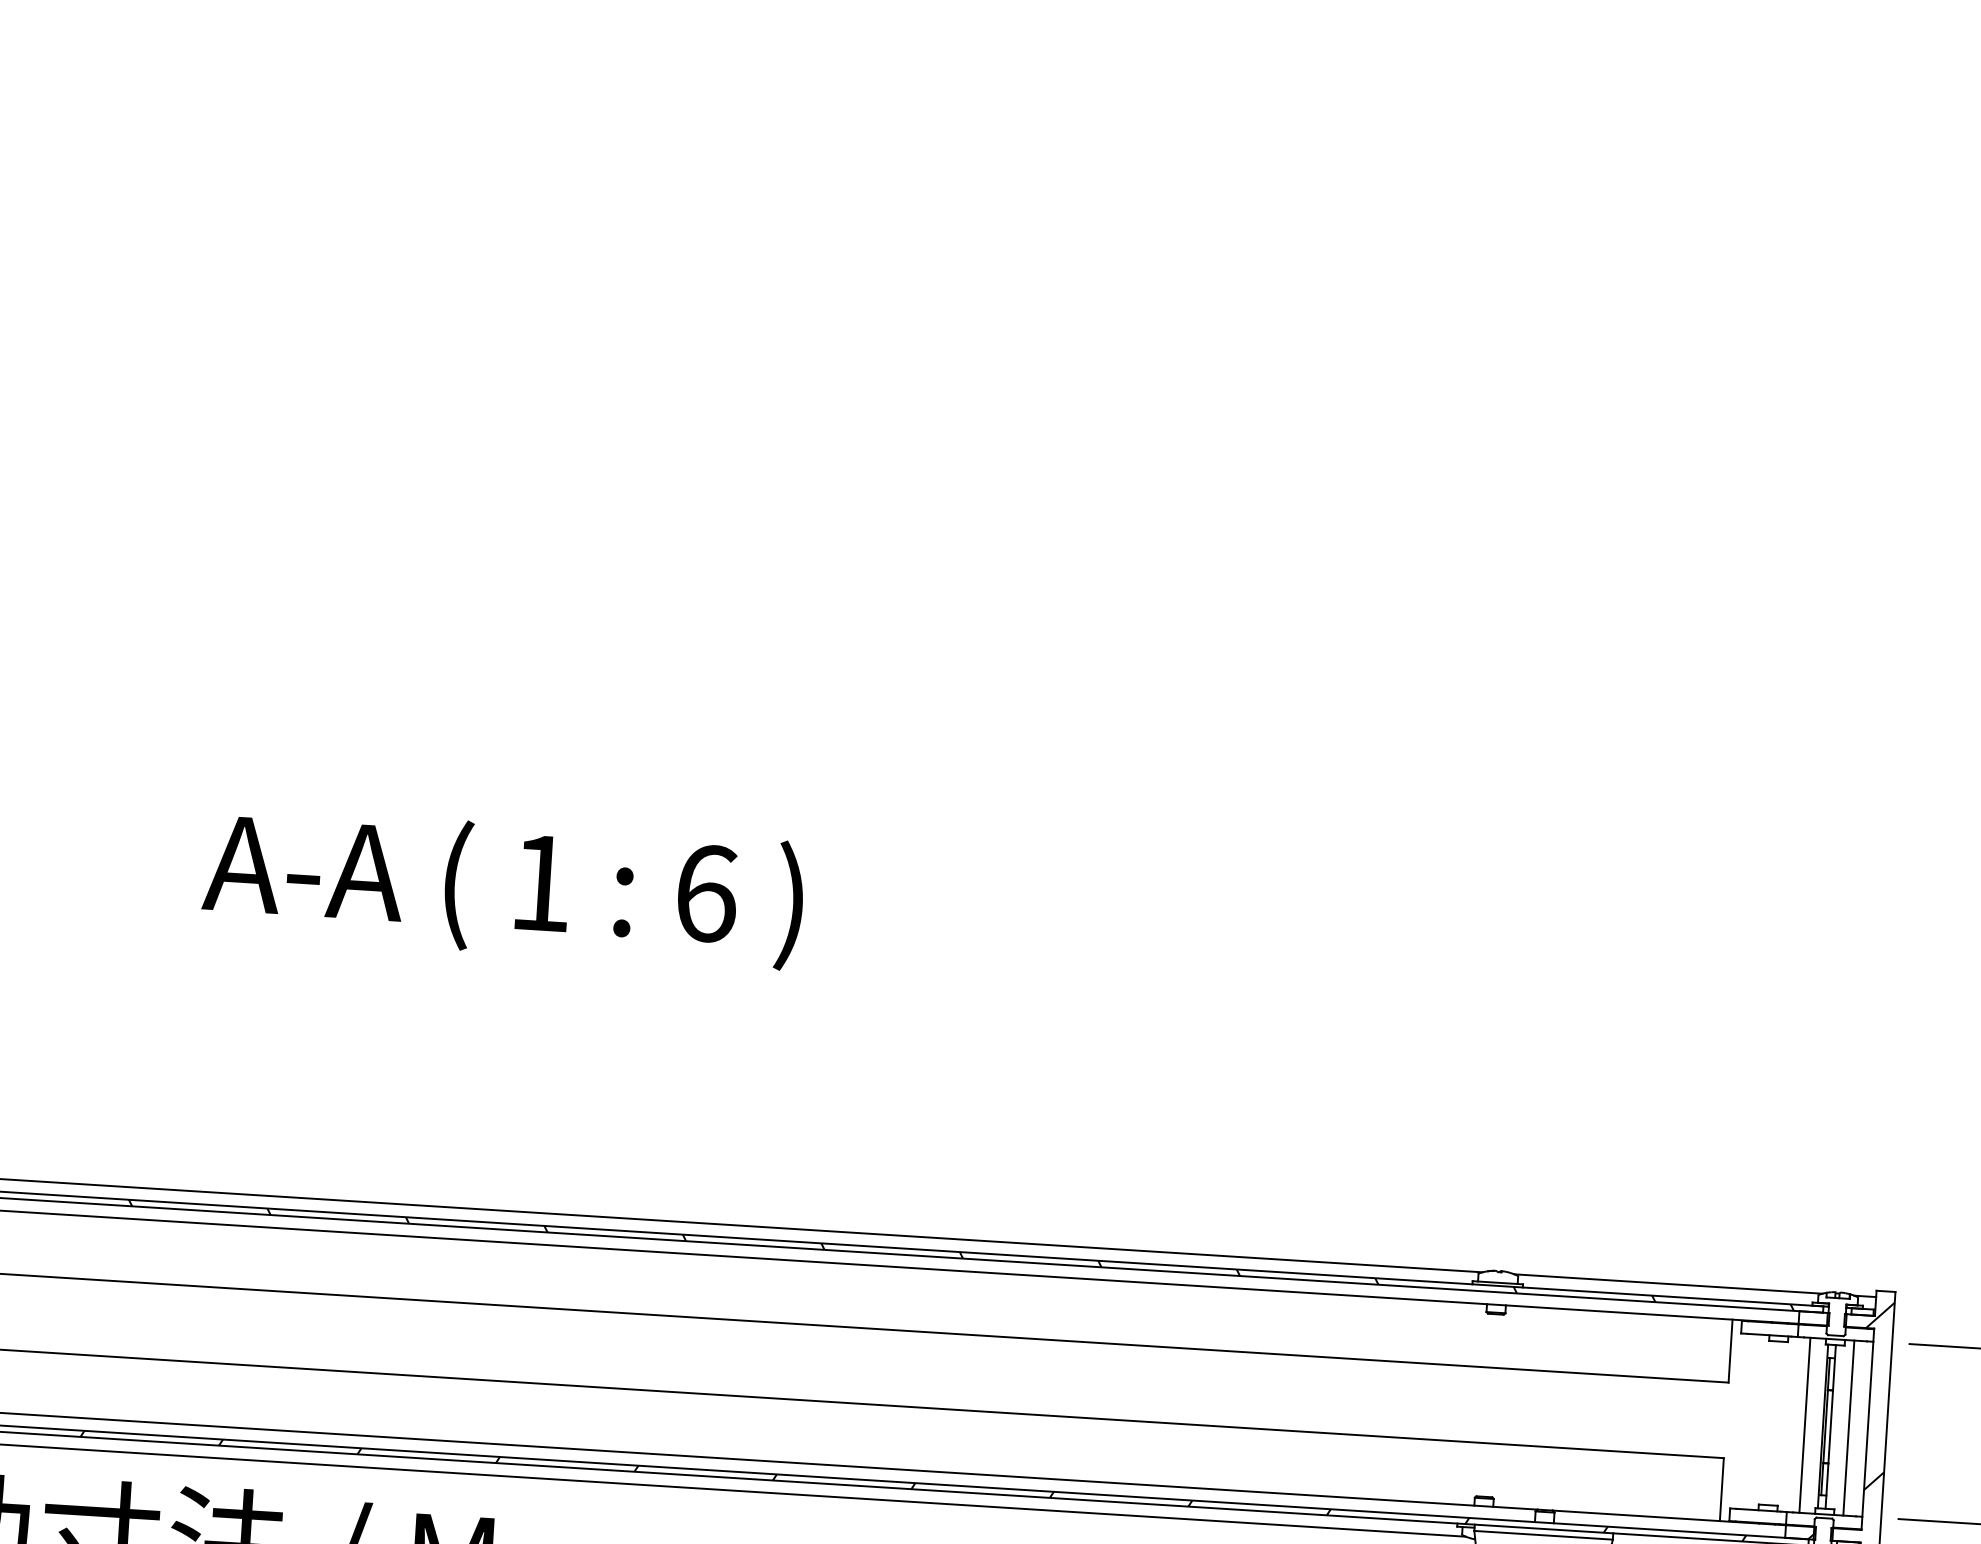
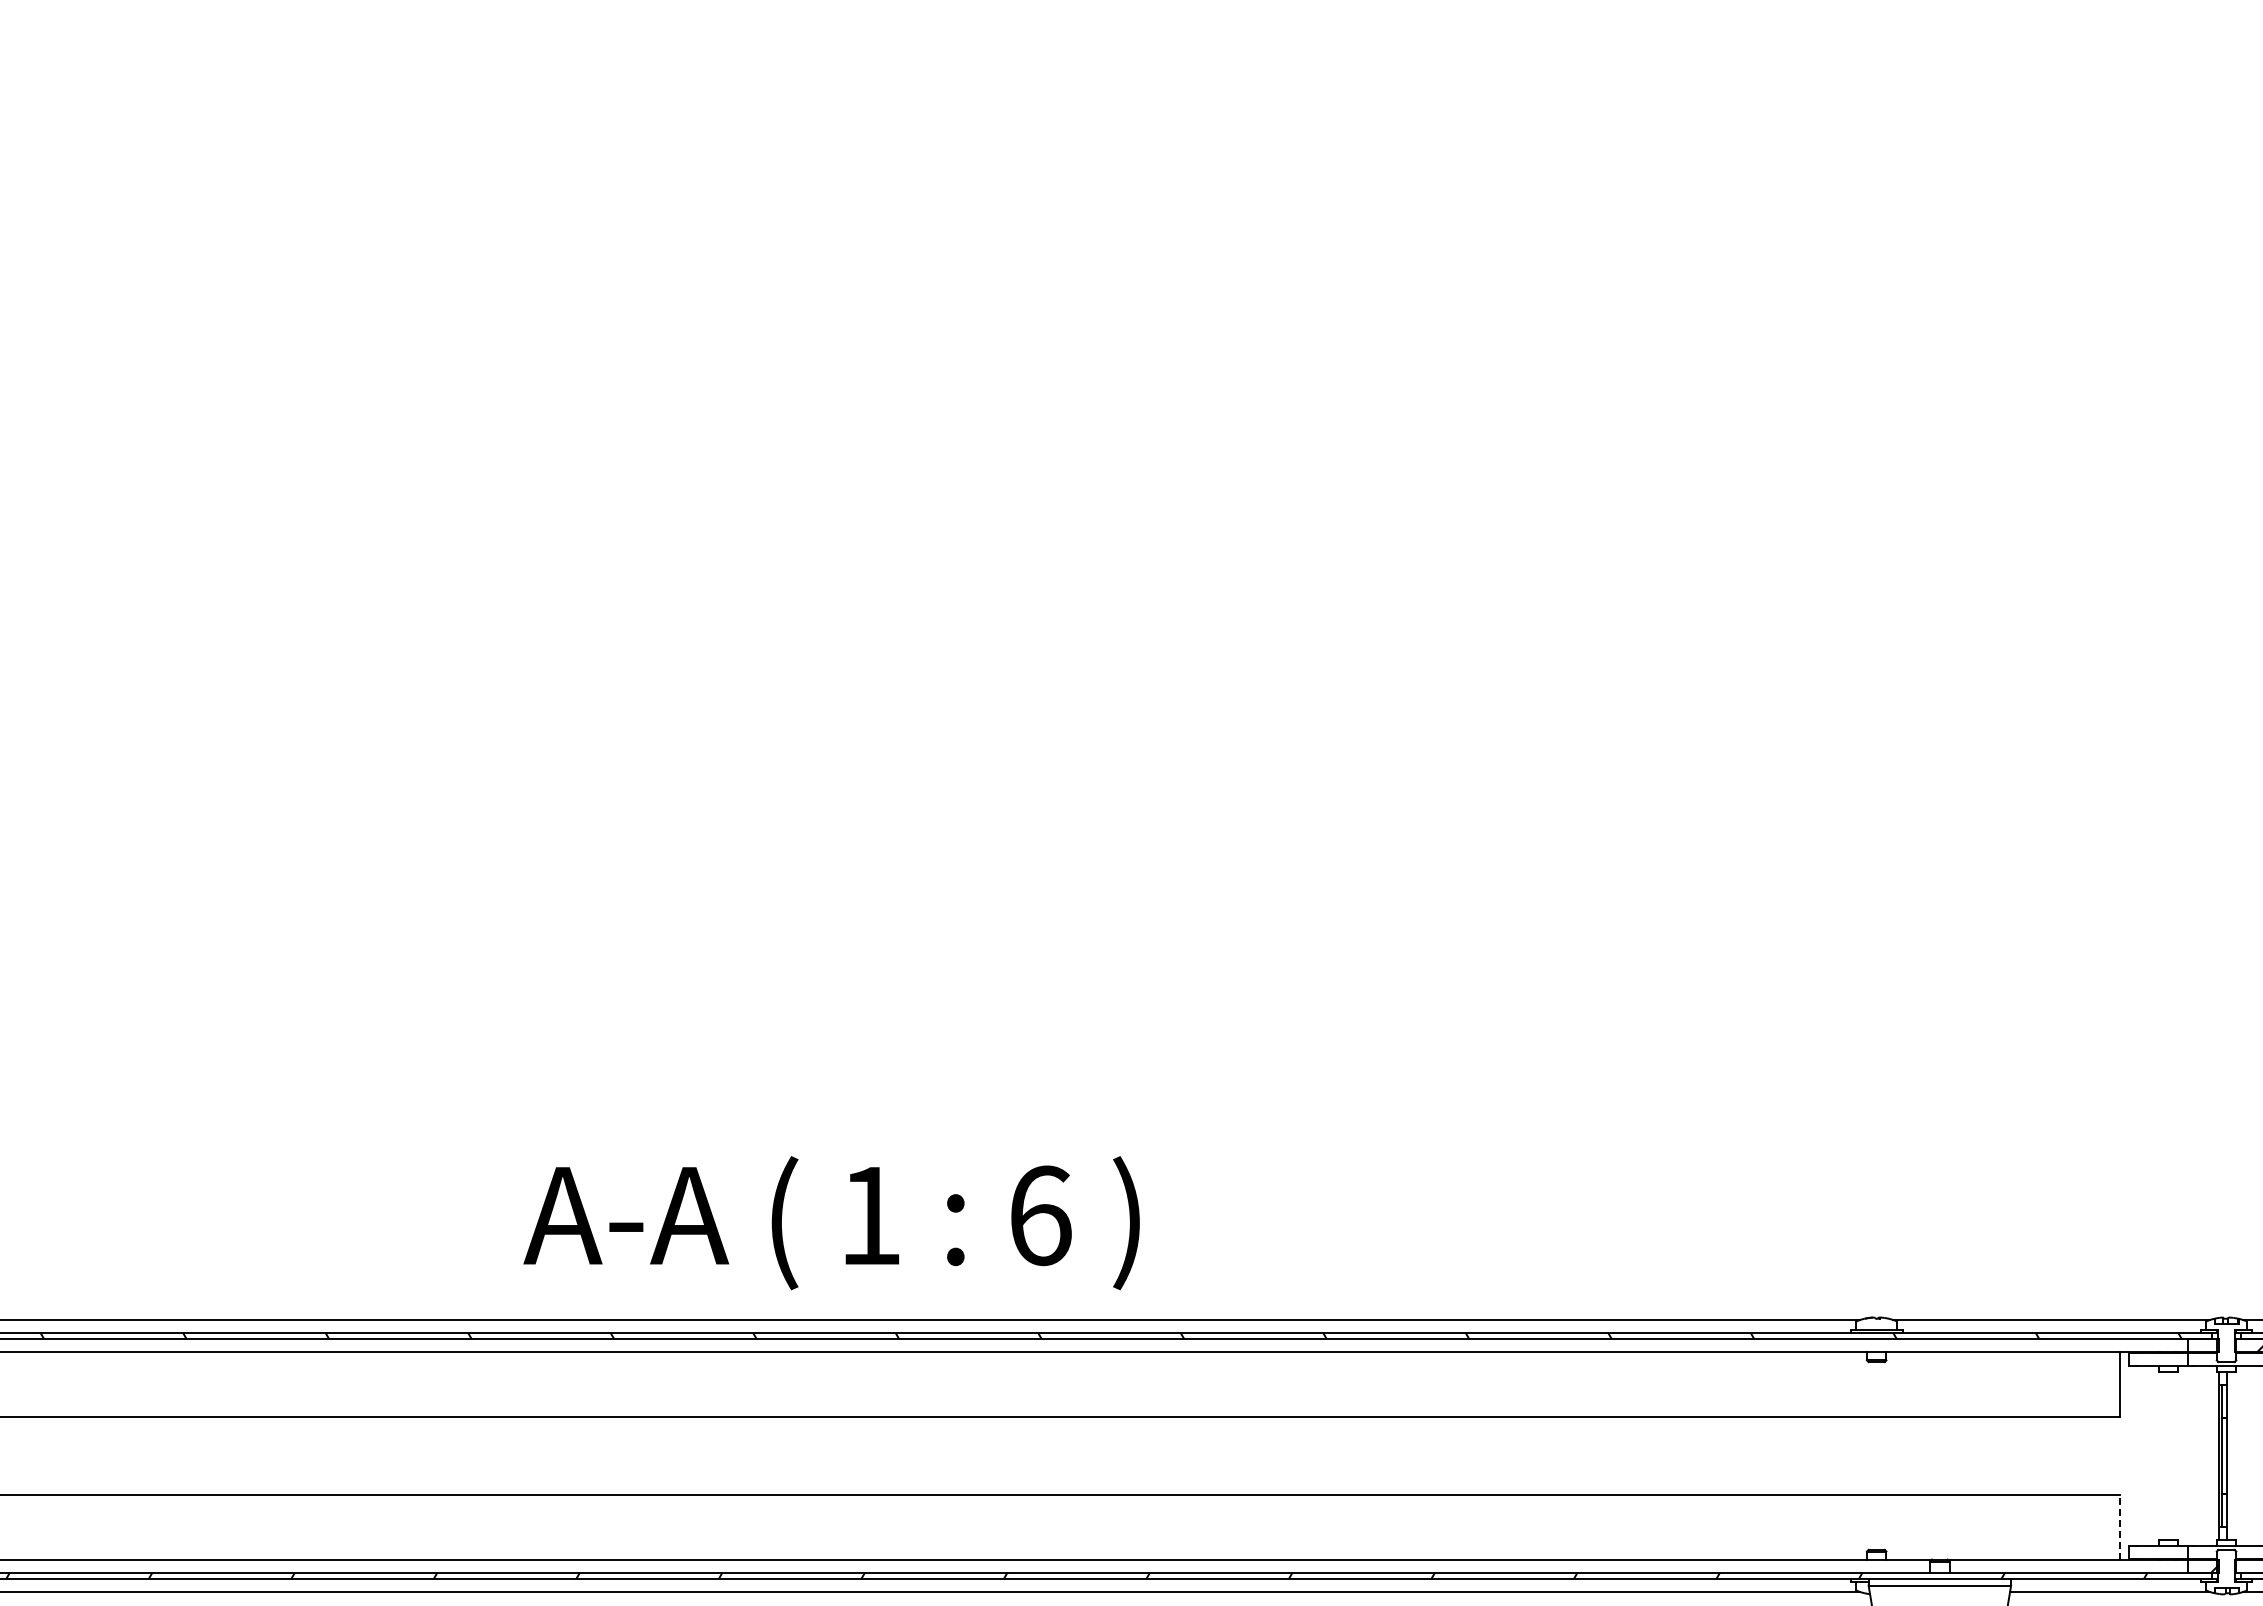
text: (503, 888) -> (831, 1223), moved
line: (1804, 1424) -> (2200, 1455), removed
line: (1848, 1427) -> (2245, 1455), removed
line: (1721, 1488) -> (2119, 1526), solid -> dashed

